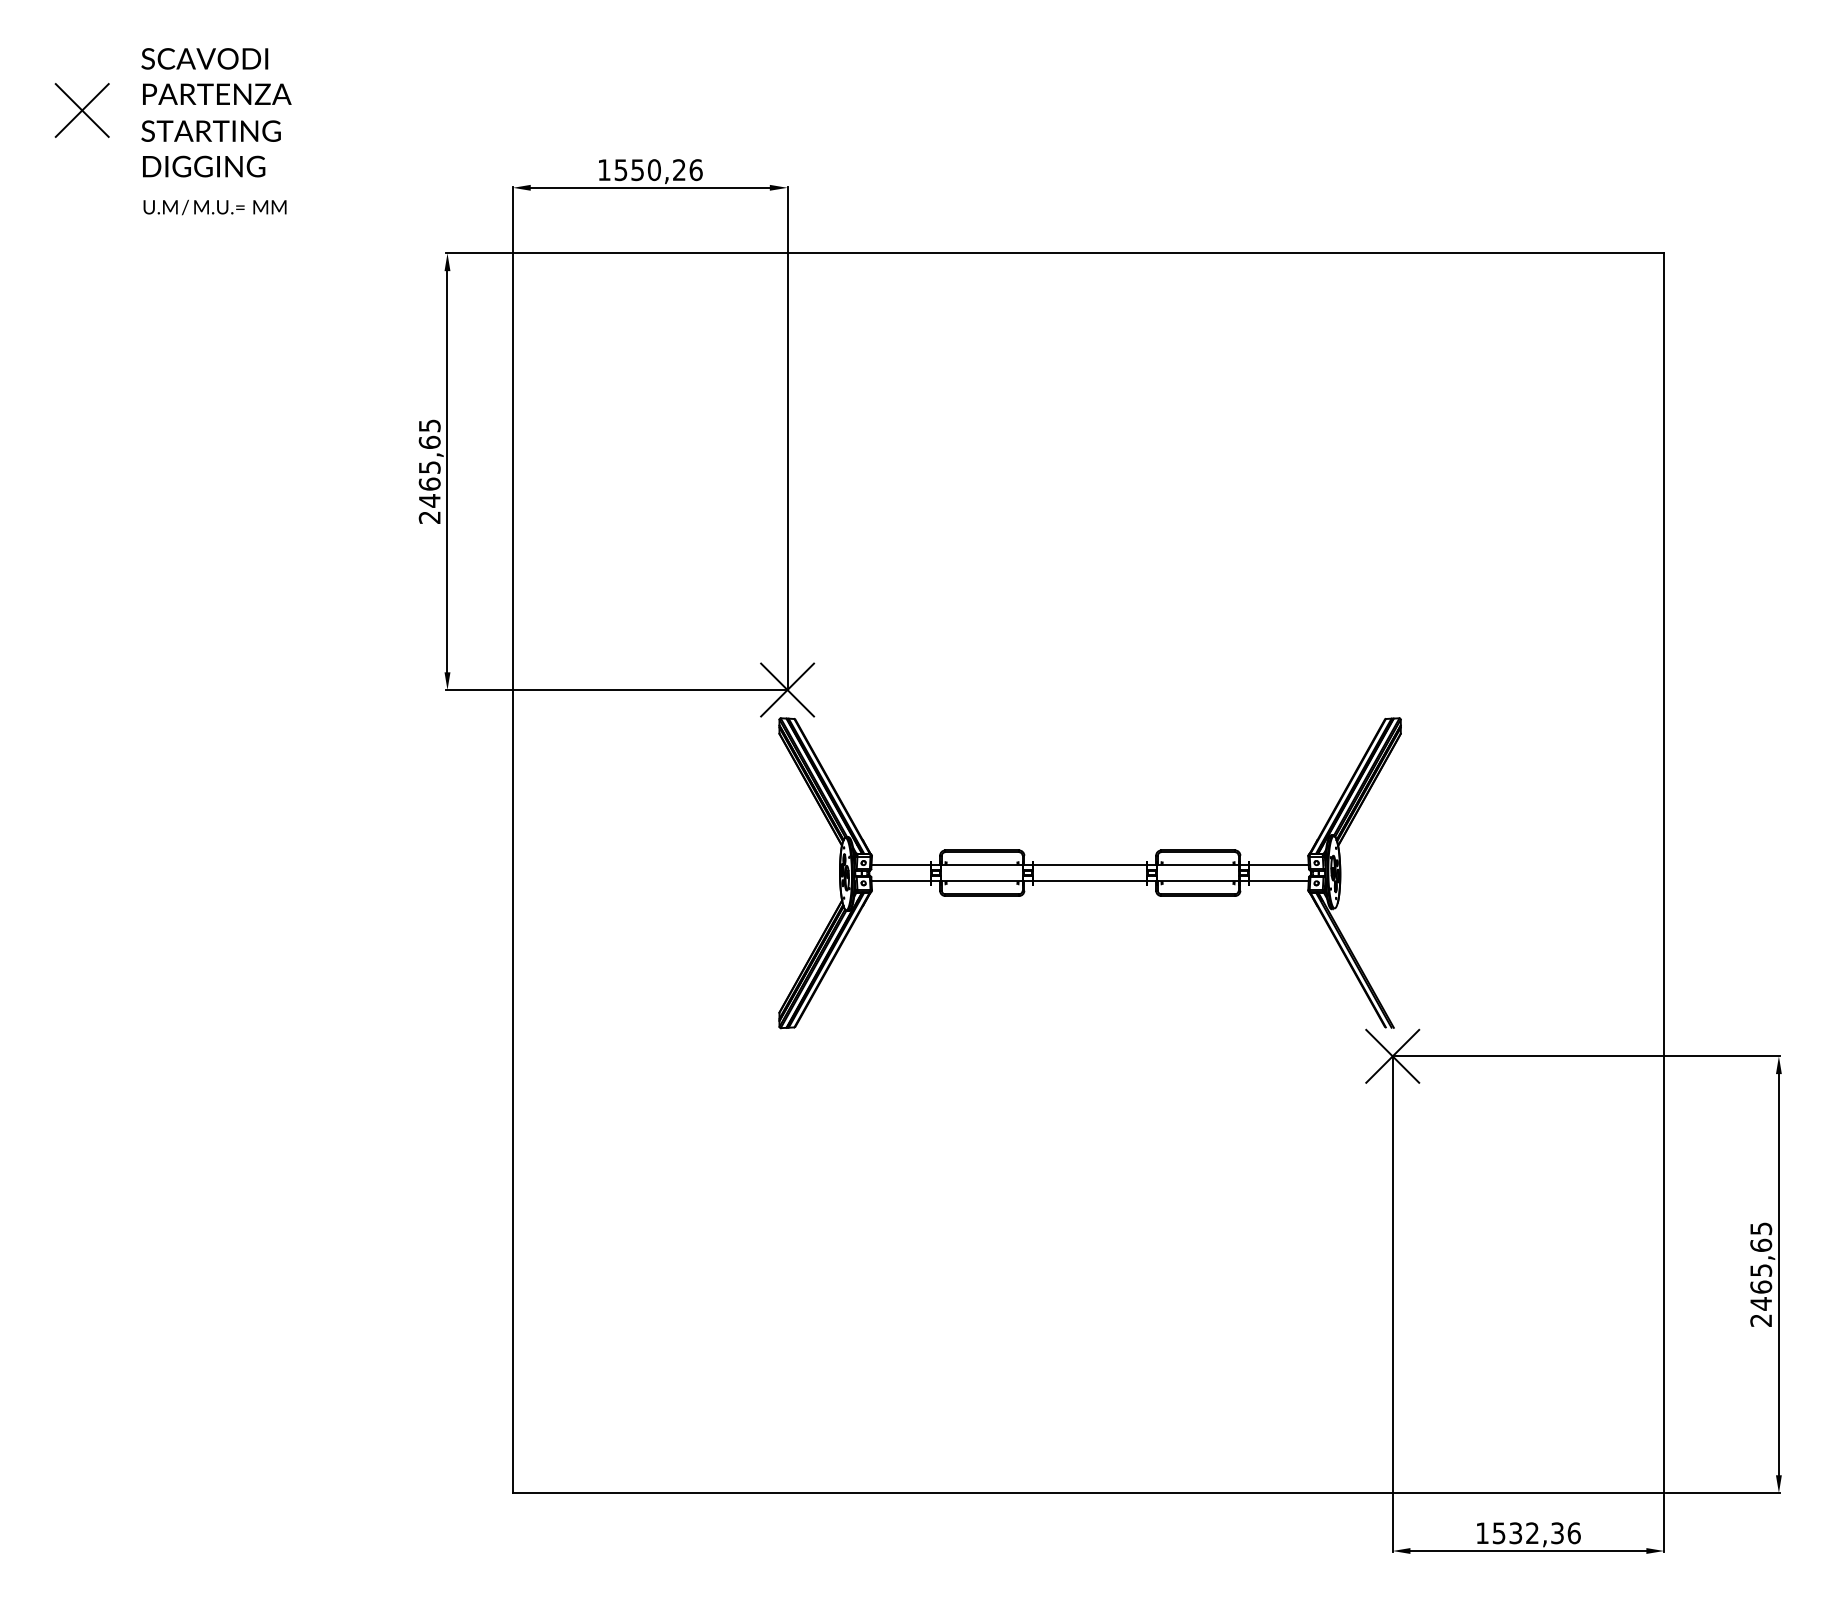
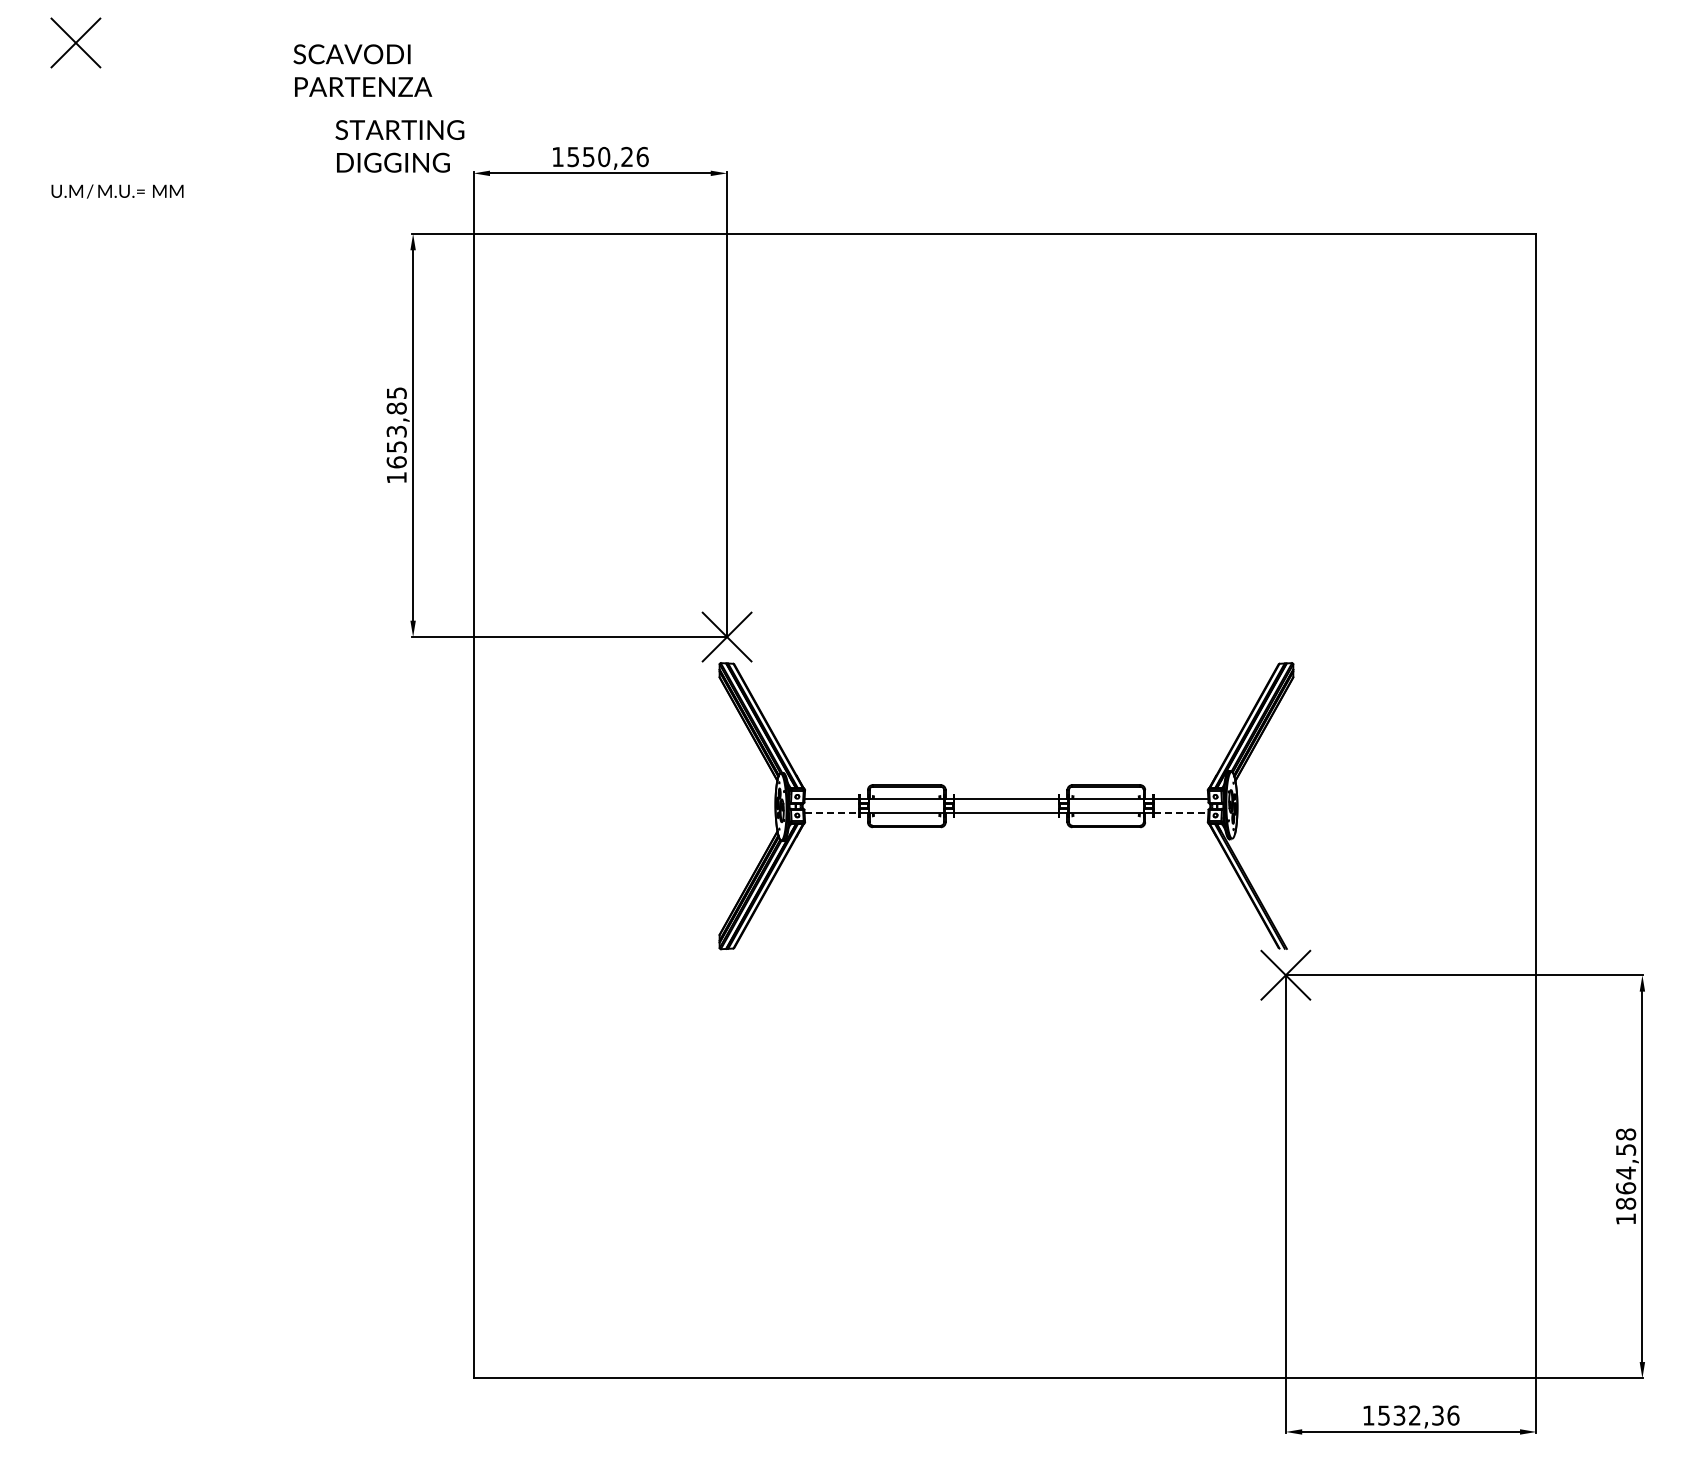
text: (216, 76) -> (362, 70), moved
part: (81, 109) -> (75, 42), moved
text: (210, 148) -> (399, 146), moved
text: (215, 207) -> (117, 191), moved
text: (429, 479) -> (396, 442), 2465,65 -> 1653,85
line: (901, 881) -> (832, 813), solid -> dashed
line: (1279, 881) -> (1181, 813), solid -> dashed
text: (1761, 1274) -> (1626, 1176), 2465,65 -> 1864,58

